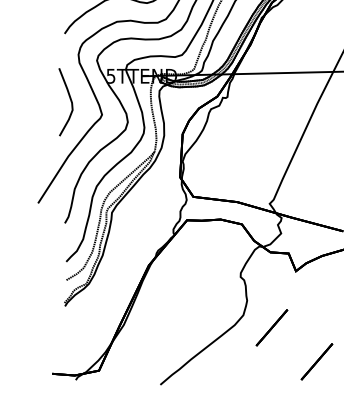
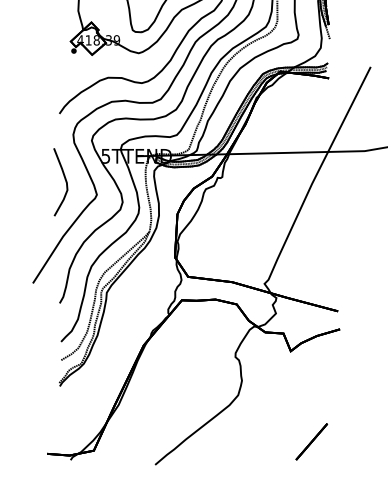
line: (271, 327) -> (266, 407), removed

